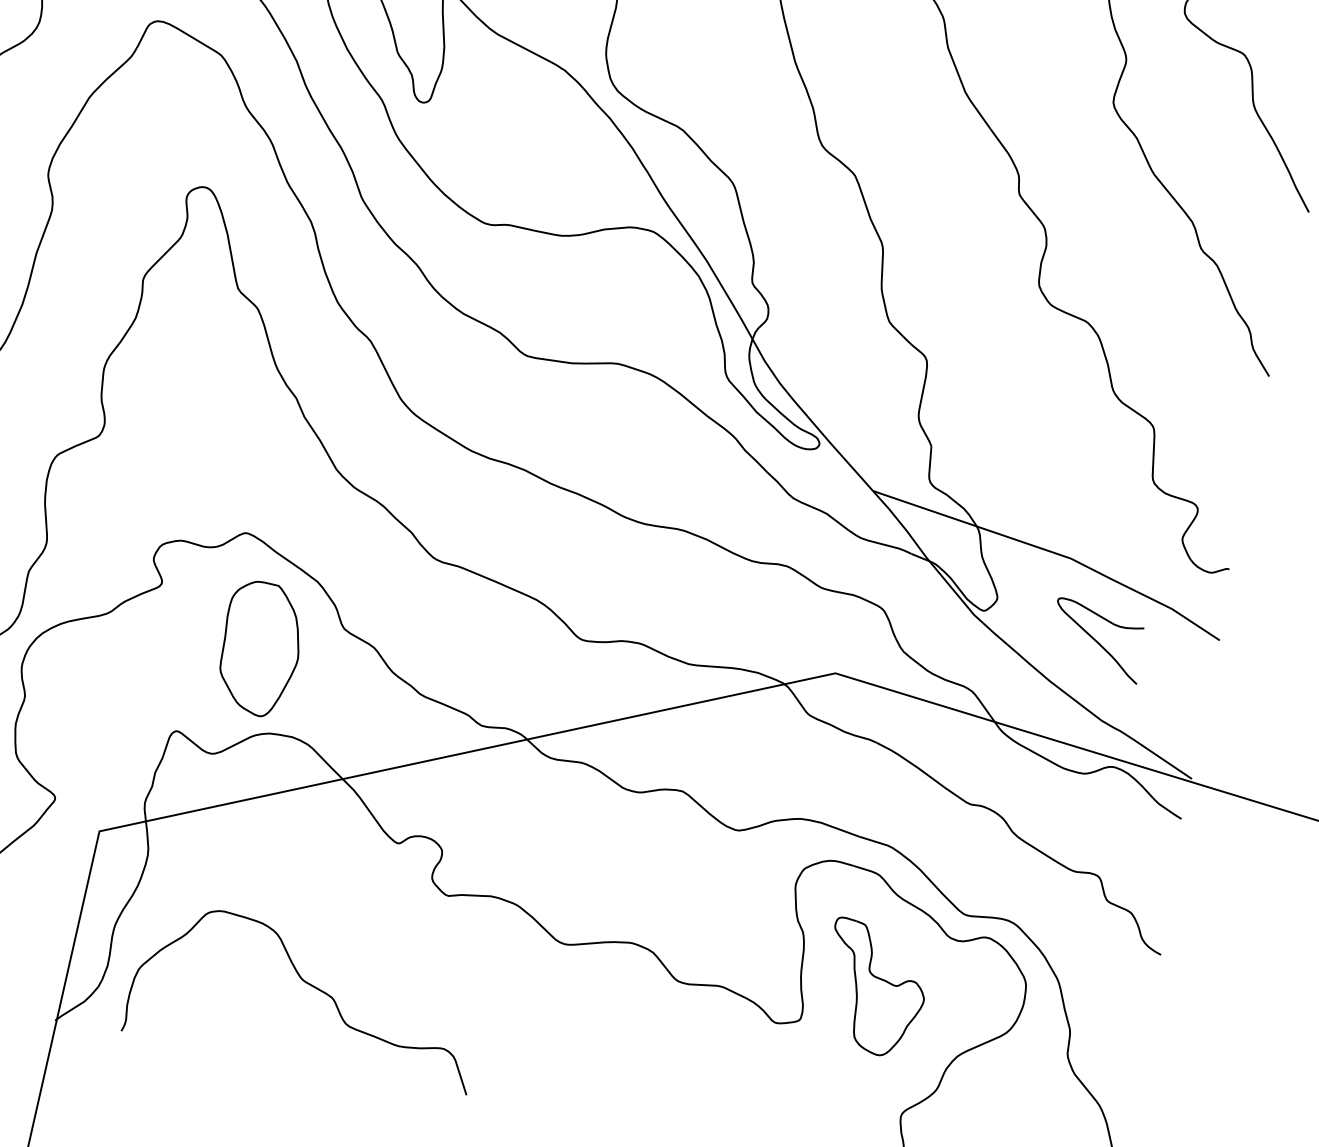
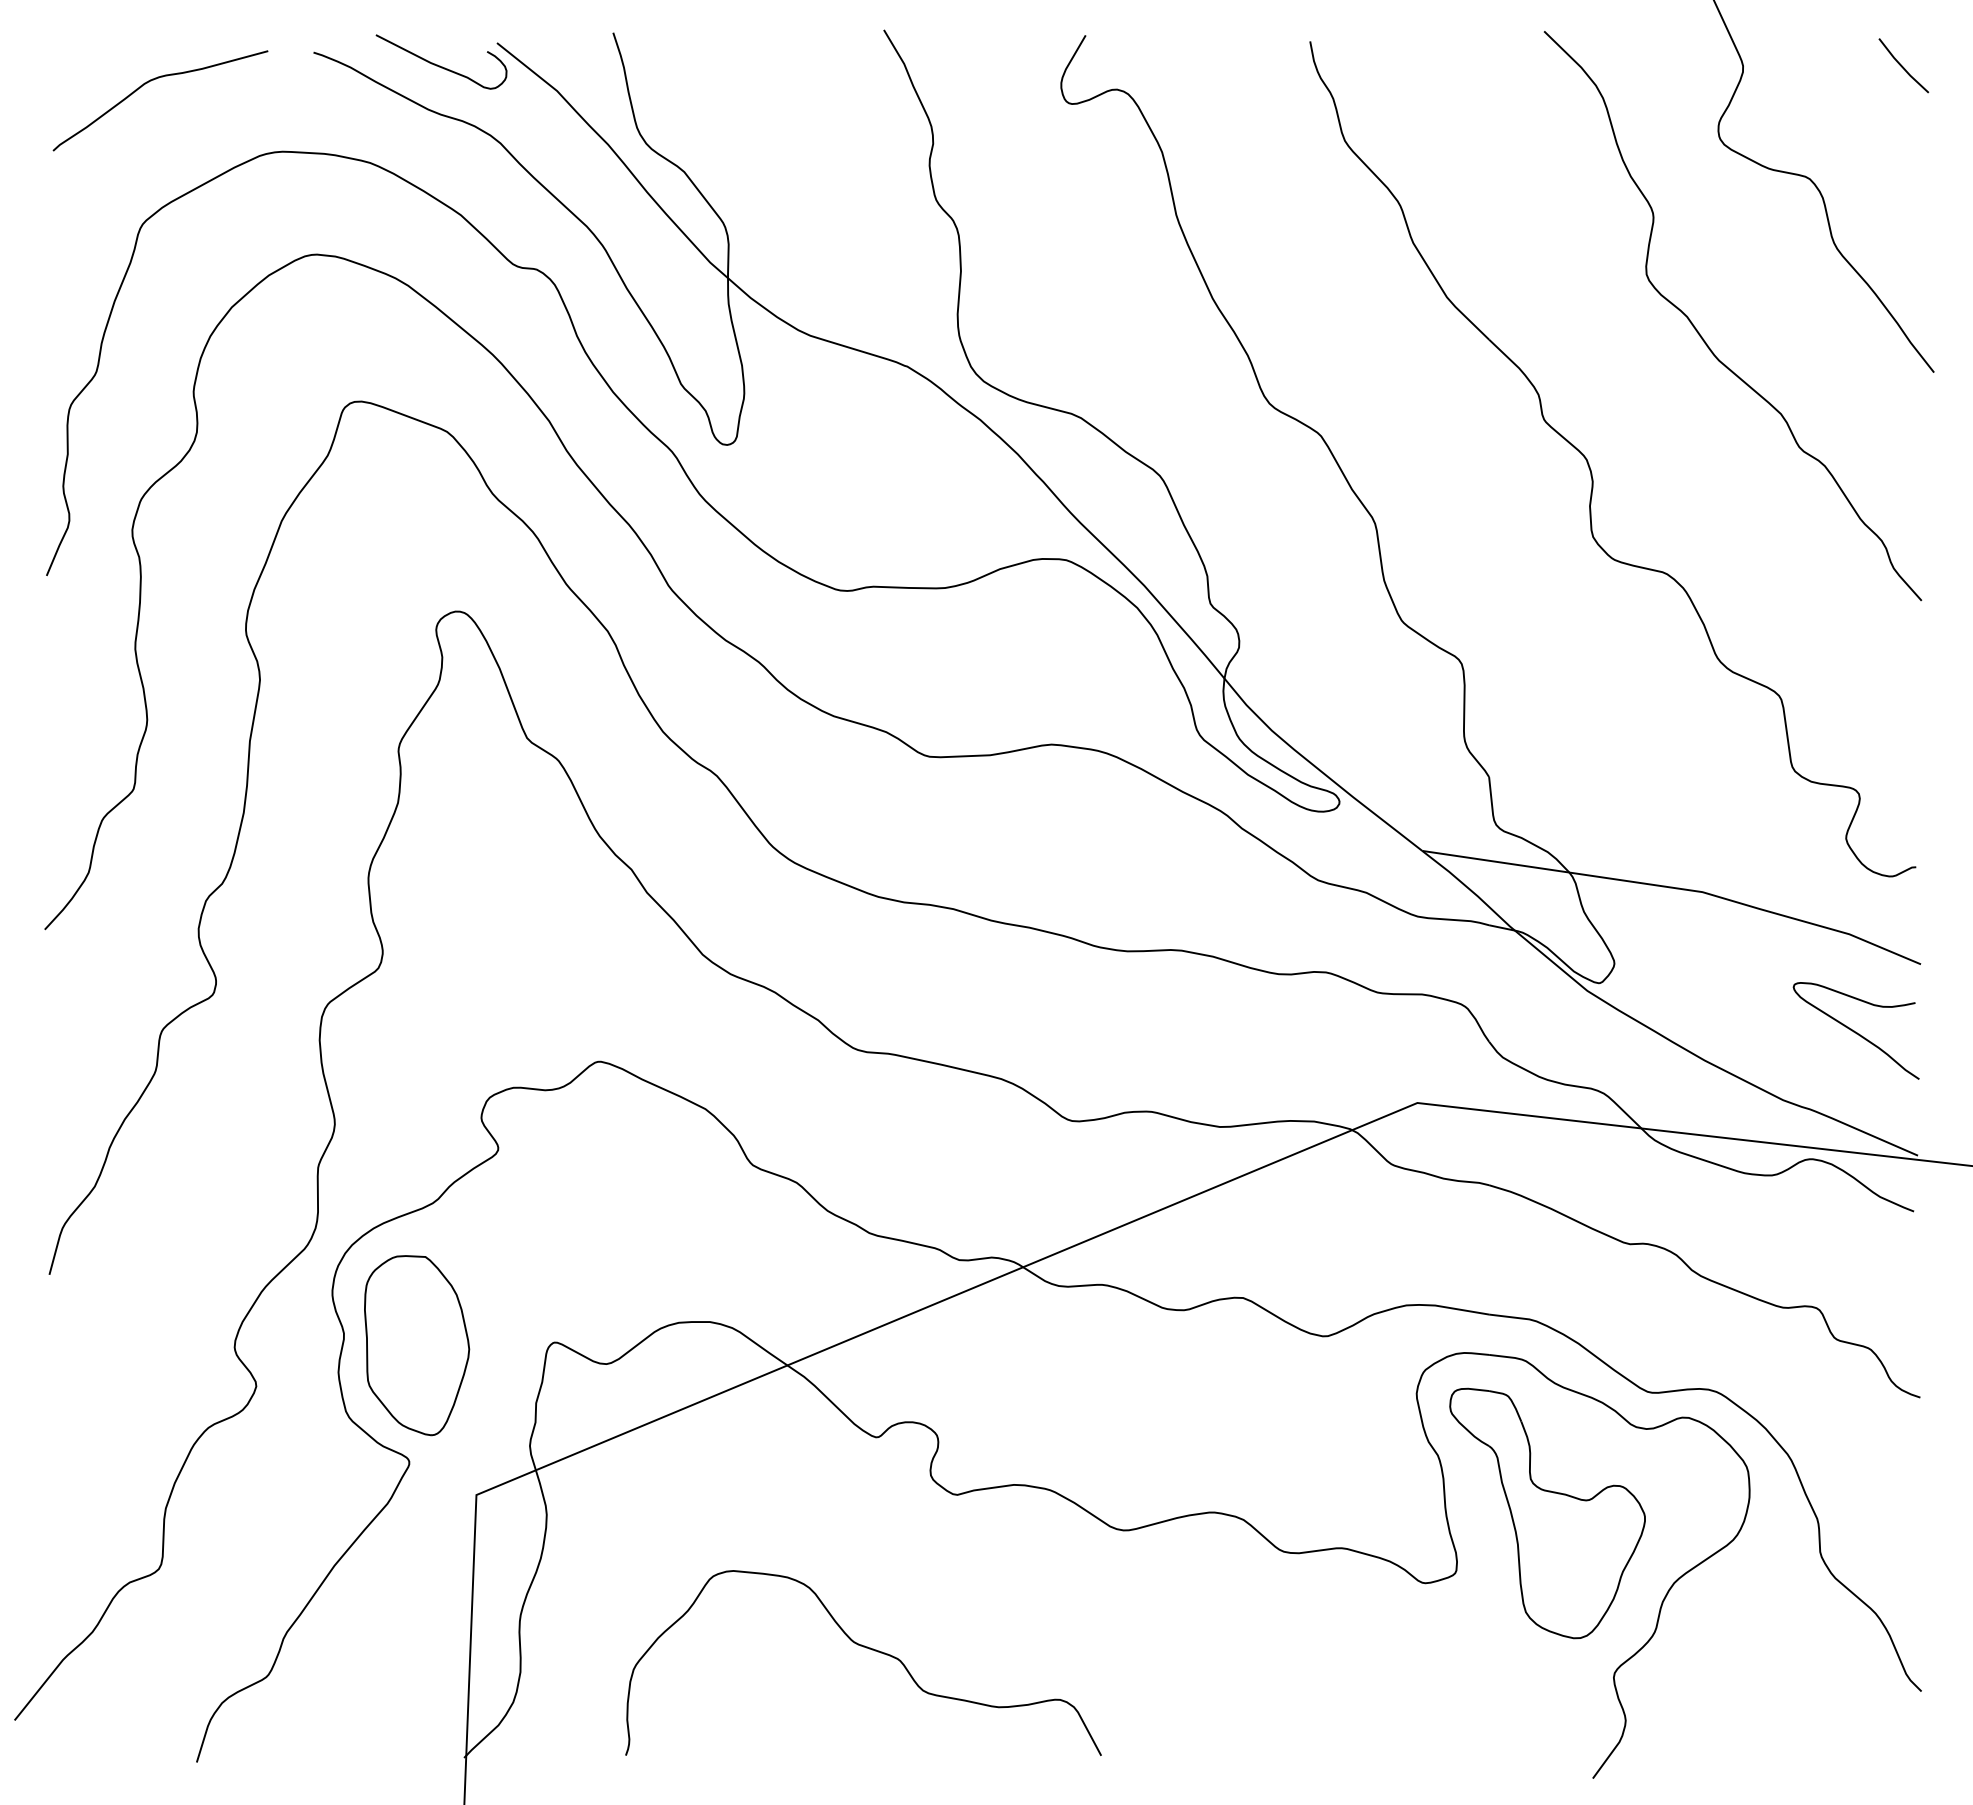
curve: (1096, 640) -> (1854, 1030), moved
part: (260, 649) -> (417, 1345), moved
curve: (310, 985) -> (866, 1648), moved
part: (874, 988) -> (1547, 1513), size x1.43

